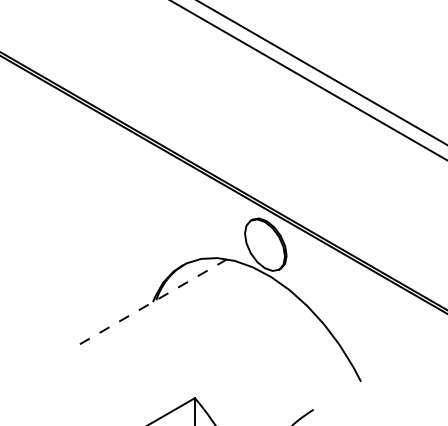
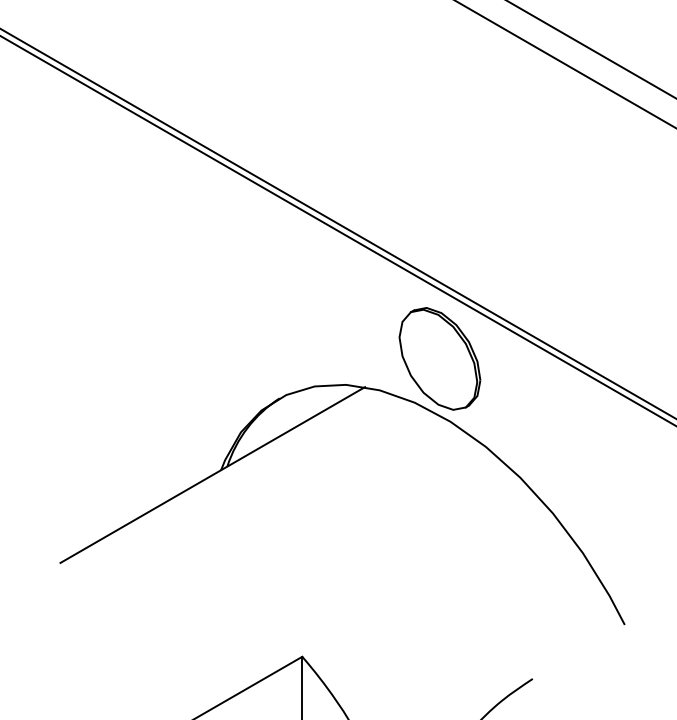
line: (148, 304) -> (212, 474), dashed -> solid

